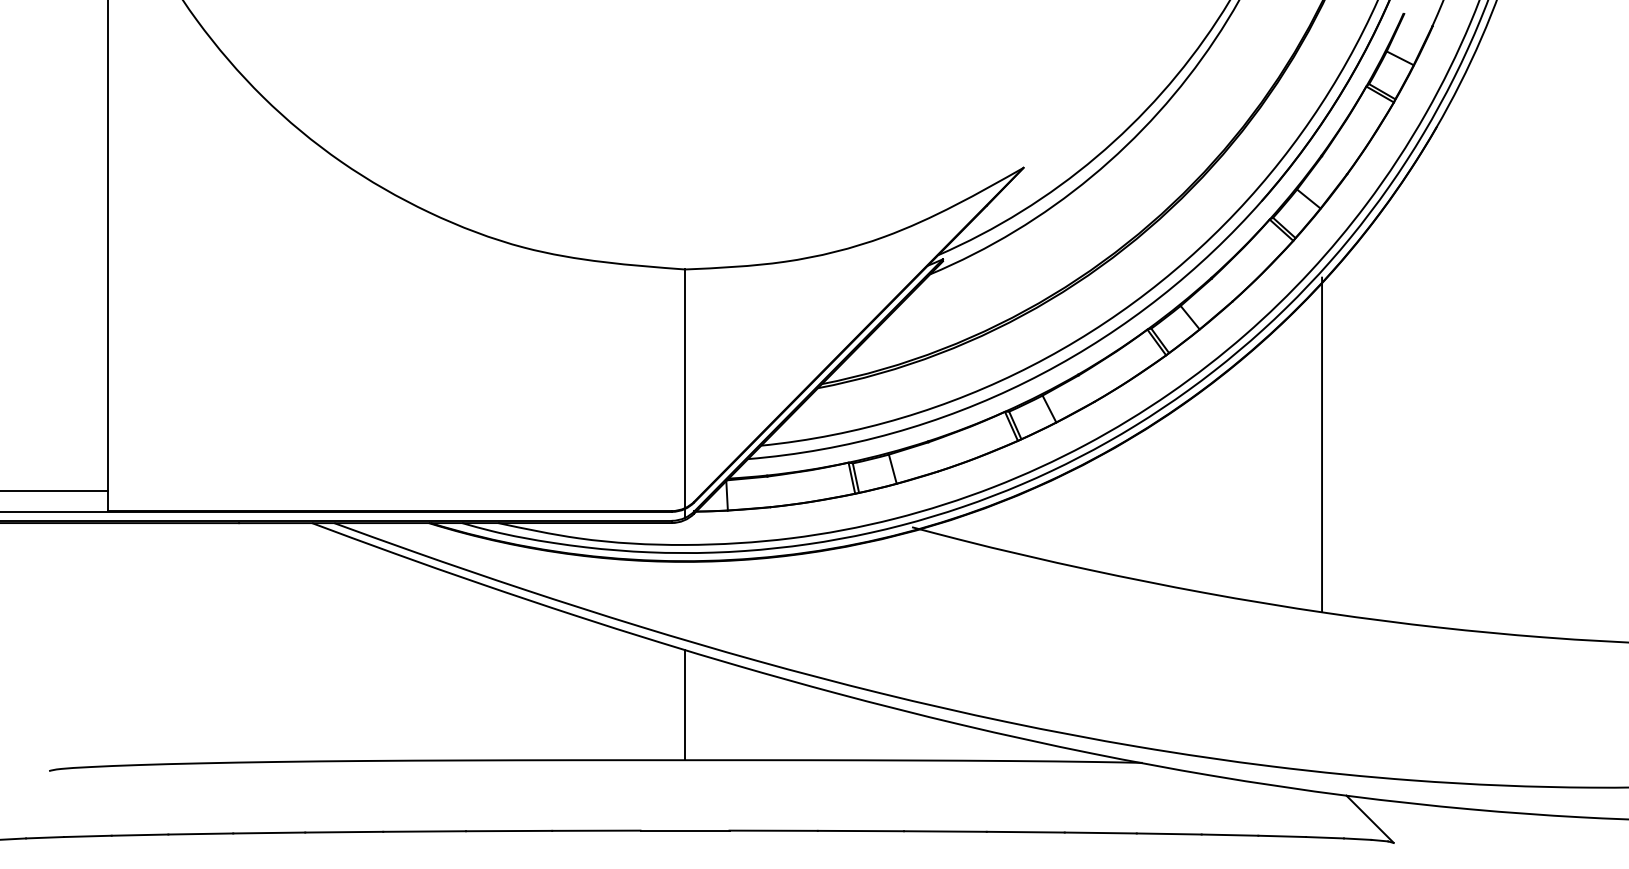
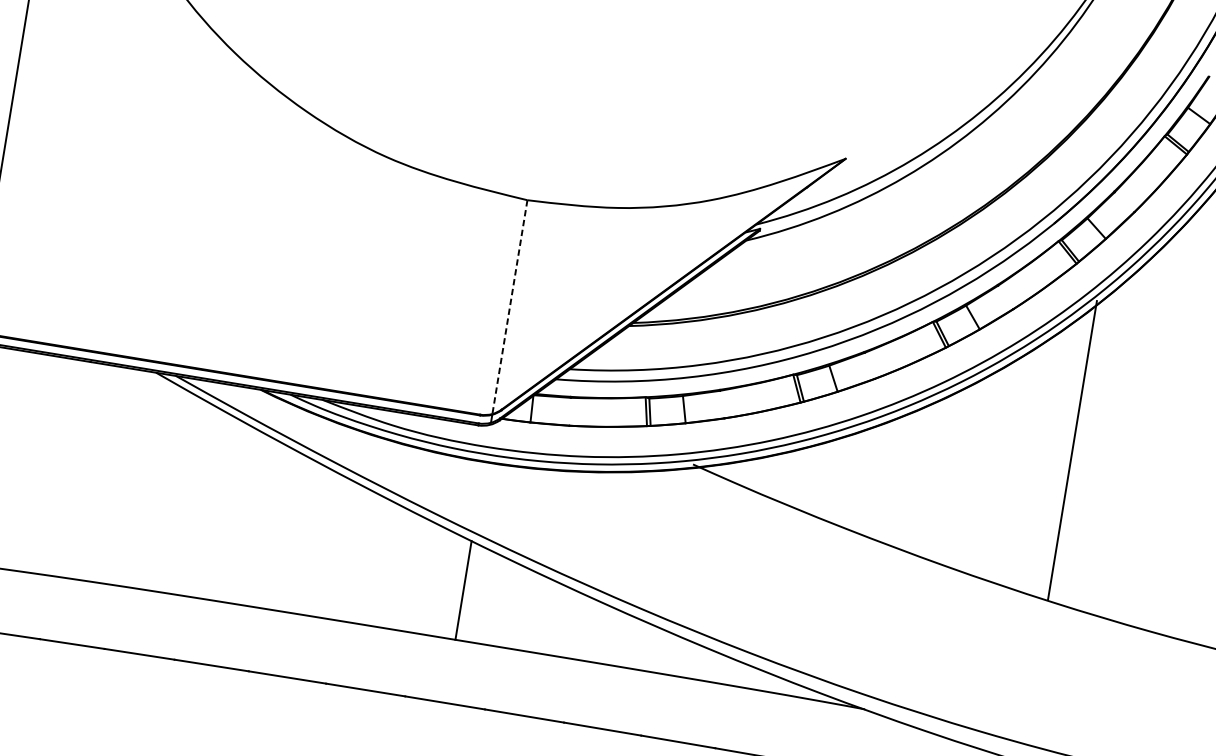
line: (685, 389) -> (510, 307), solid -> dashed

